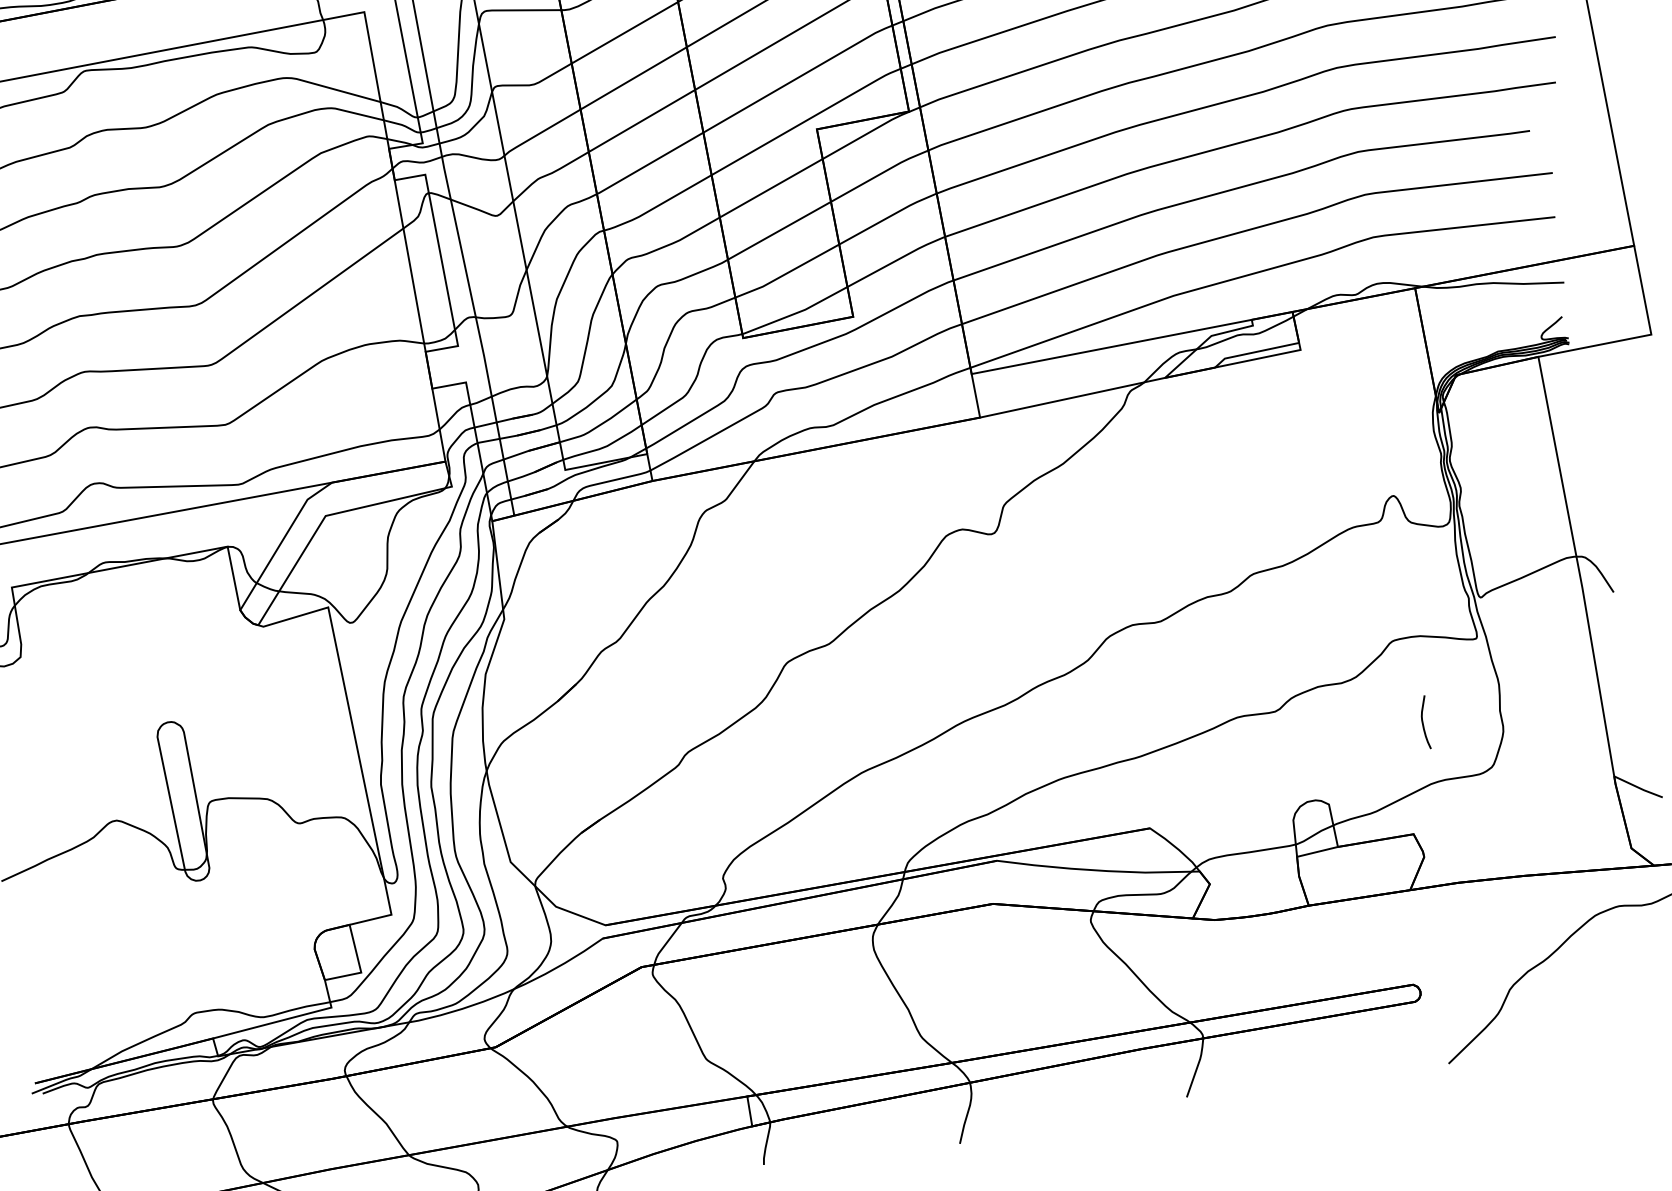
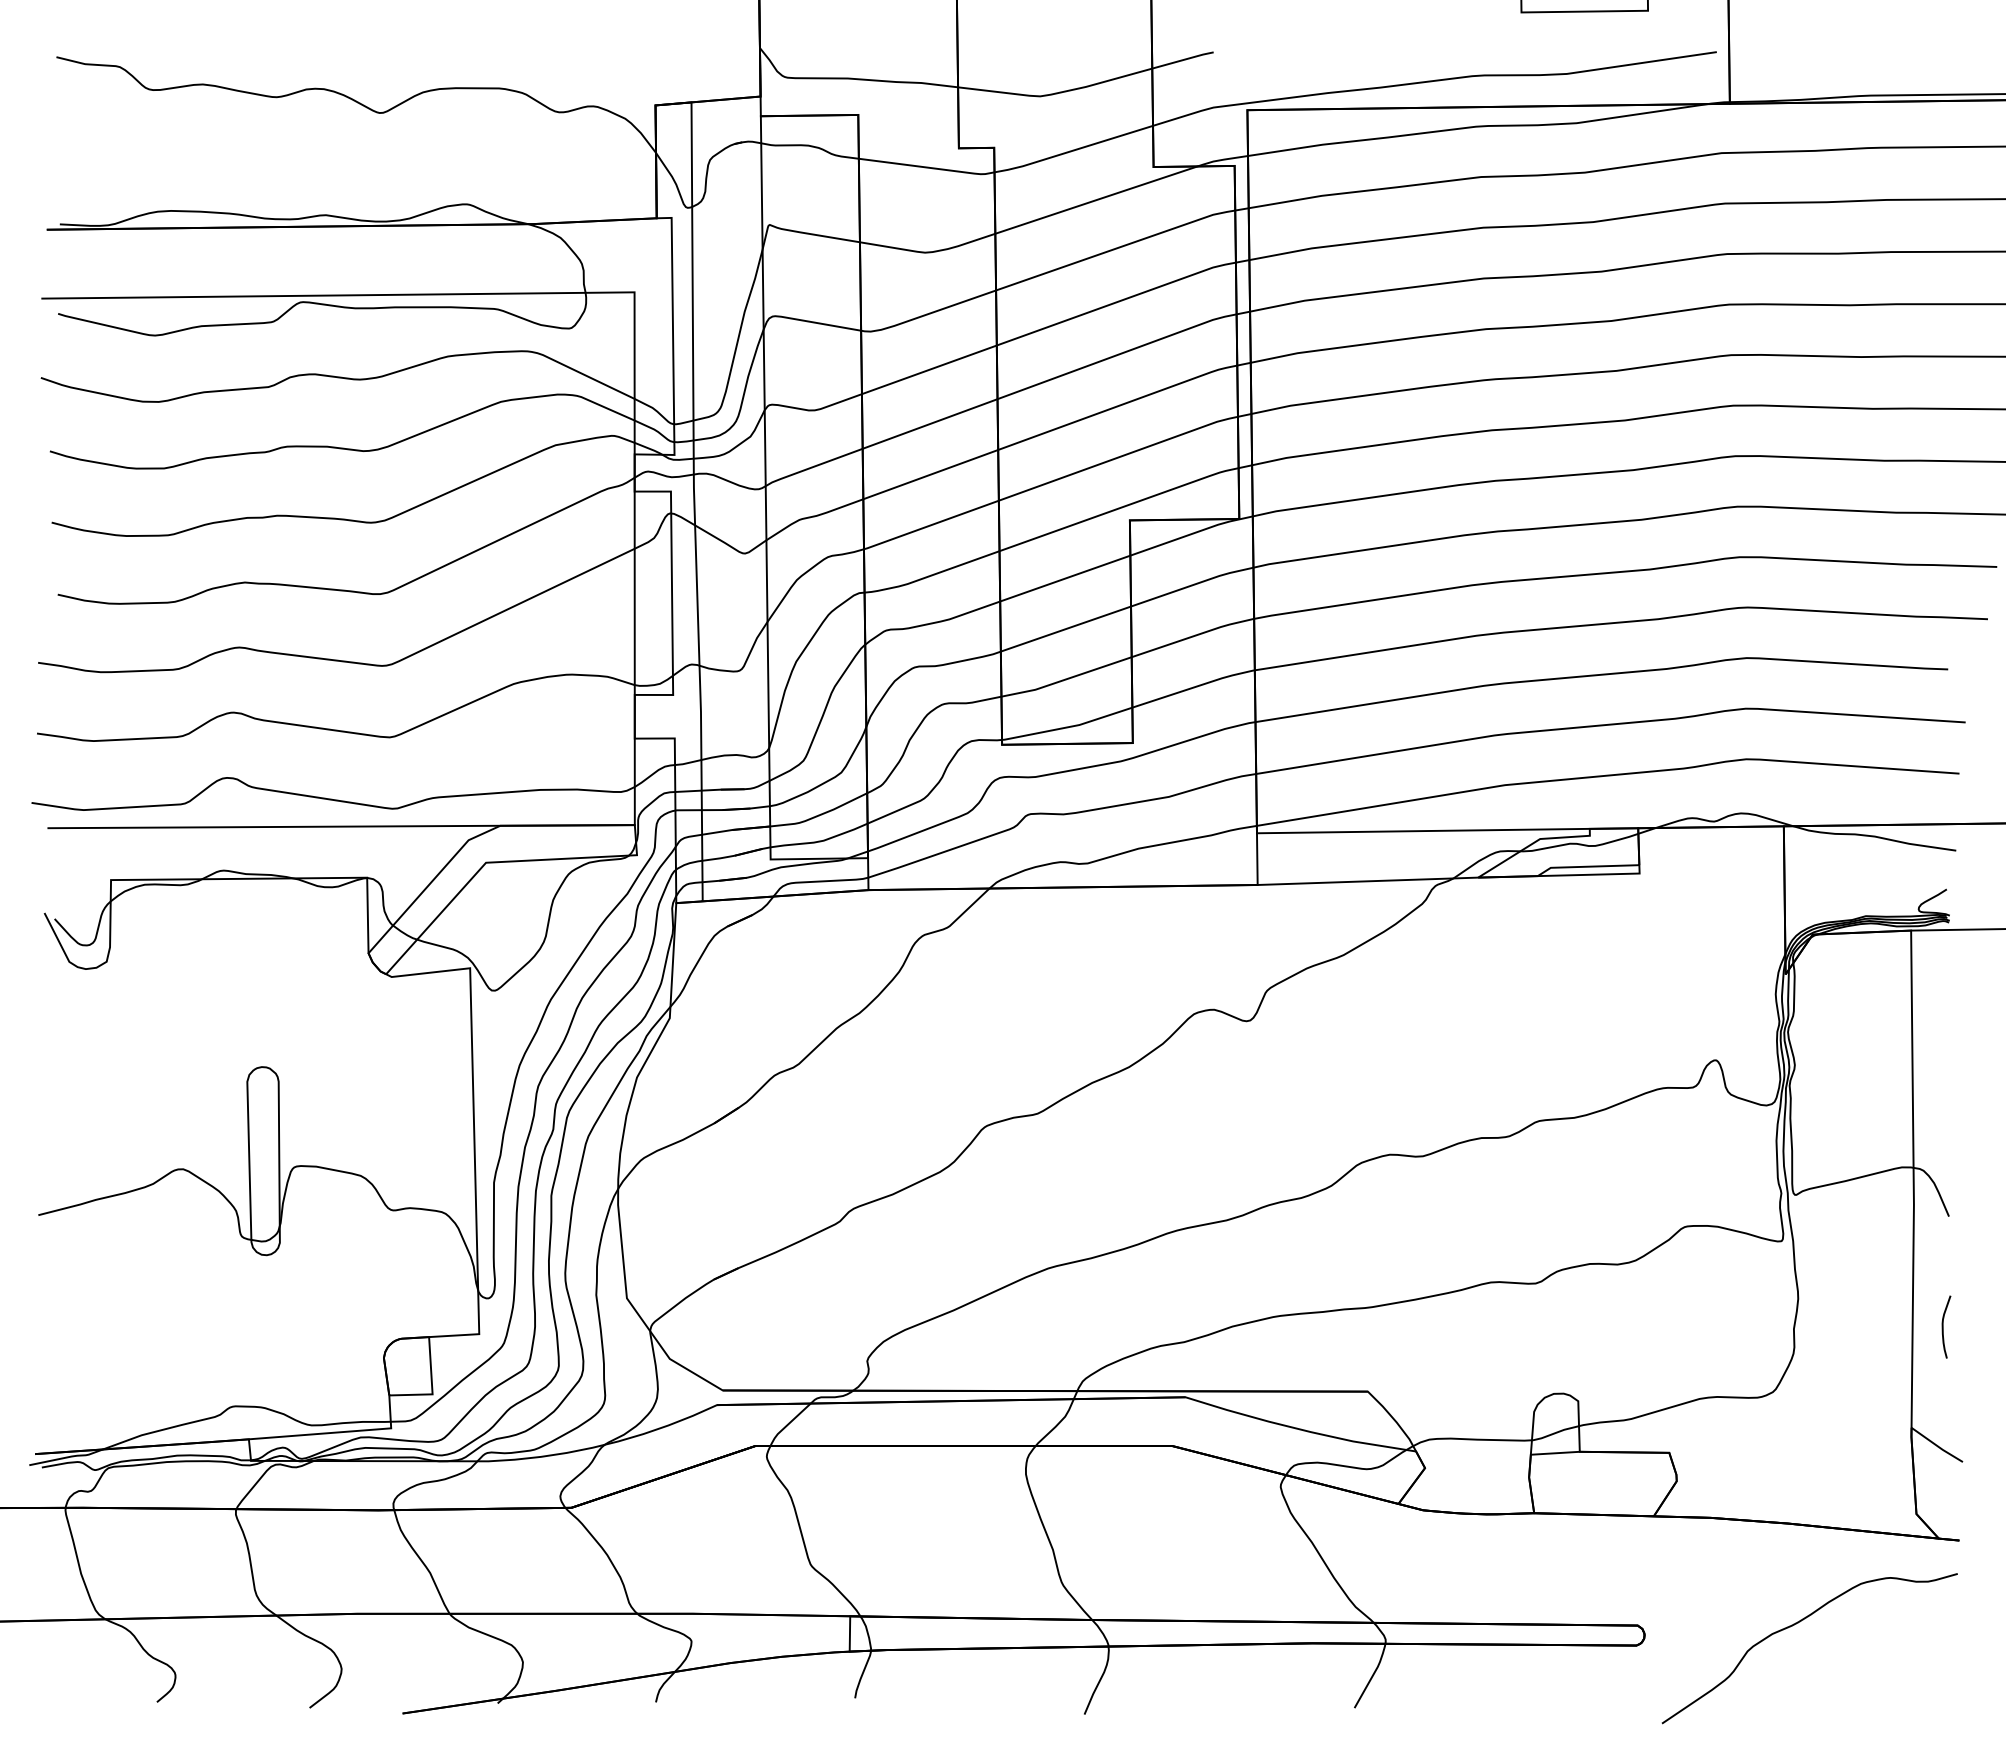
curve: (1423, 722) -> (1943, 1326), moved

